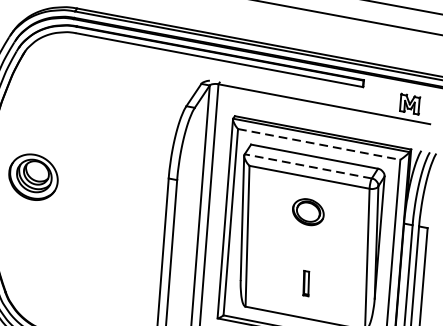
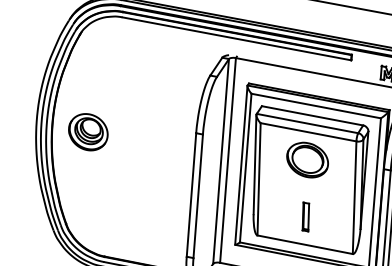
line: (319, 144) -> (316, 106), dashed -> solid
line: (308, 166) -> (307, 123), dashed -> solid
part: (308, 211) -> (307, 159), size x1.67
part: (305, 282) -> (305, 216), size x1.43

